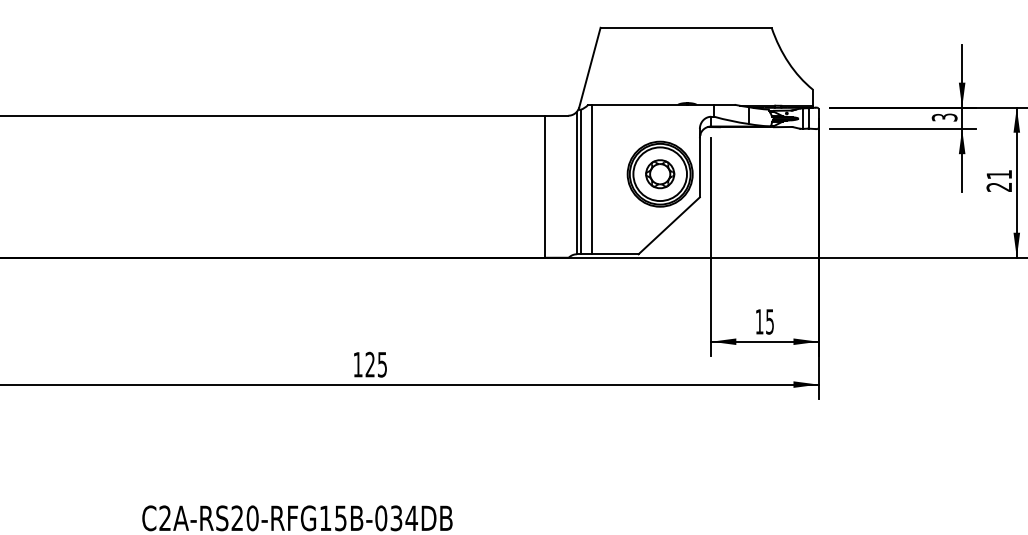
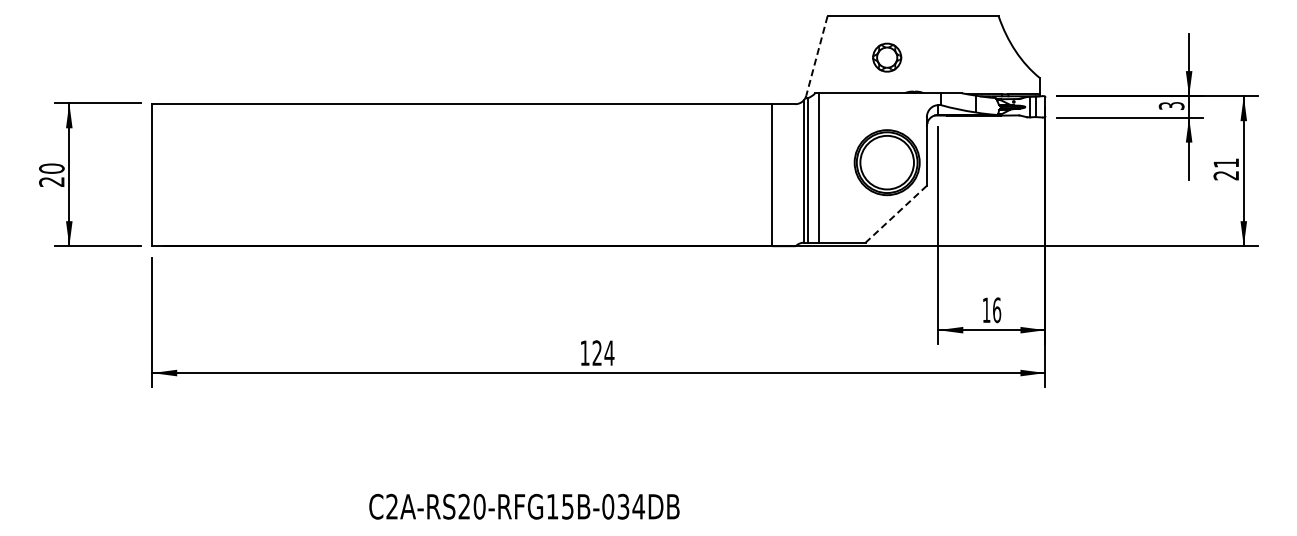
line: (589, 68) -> (816, 56), solid -> dashed
part: (660, 174) -> (887, 57), moved
line: (669, 226) -> (896, 214), solid -> dashed
text: (770, 322) -> (997, 310), 15 -> 16
text: (382, 365) -> (609, 353), 125 -> 124

